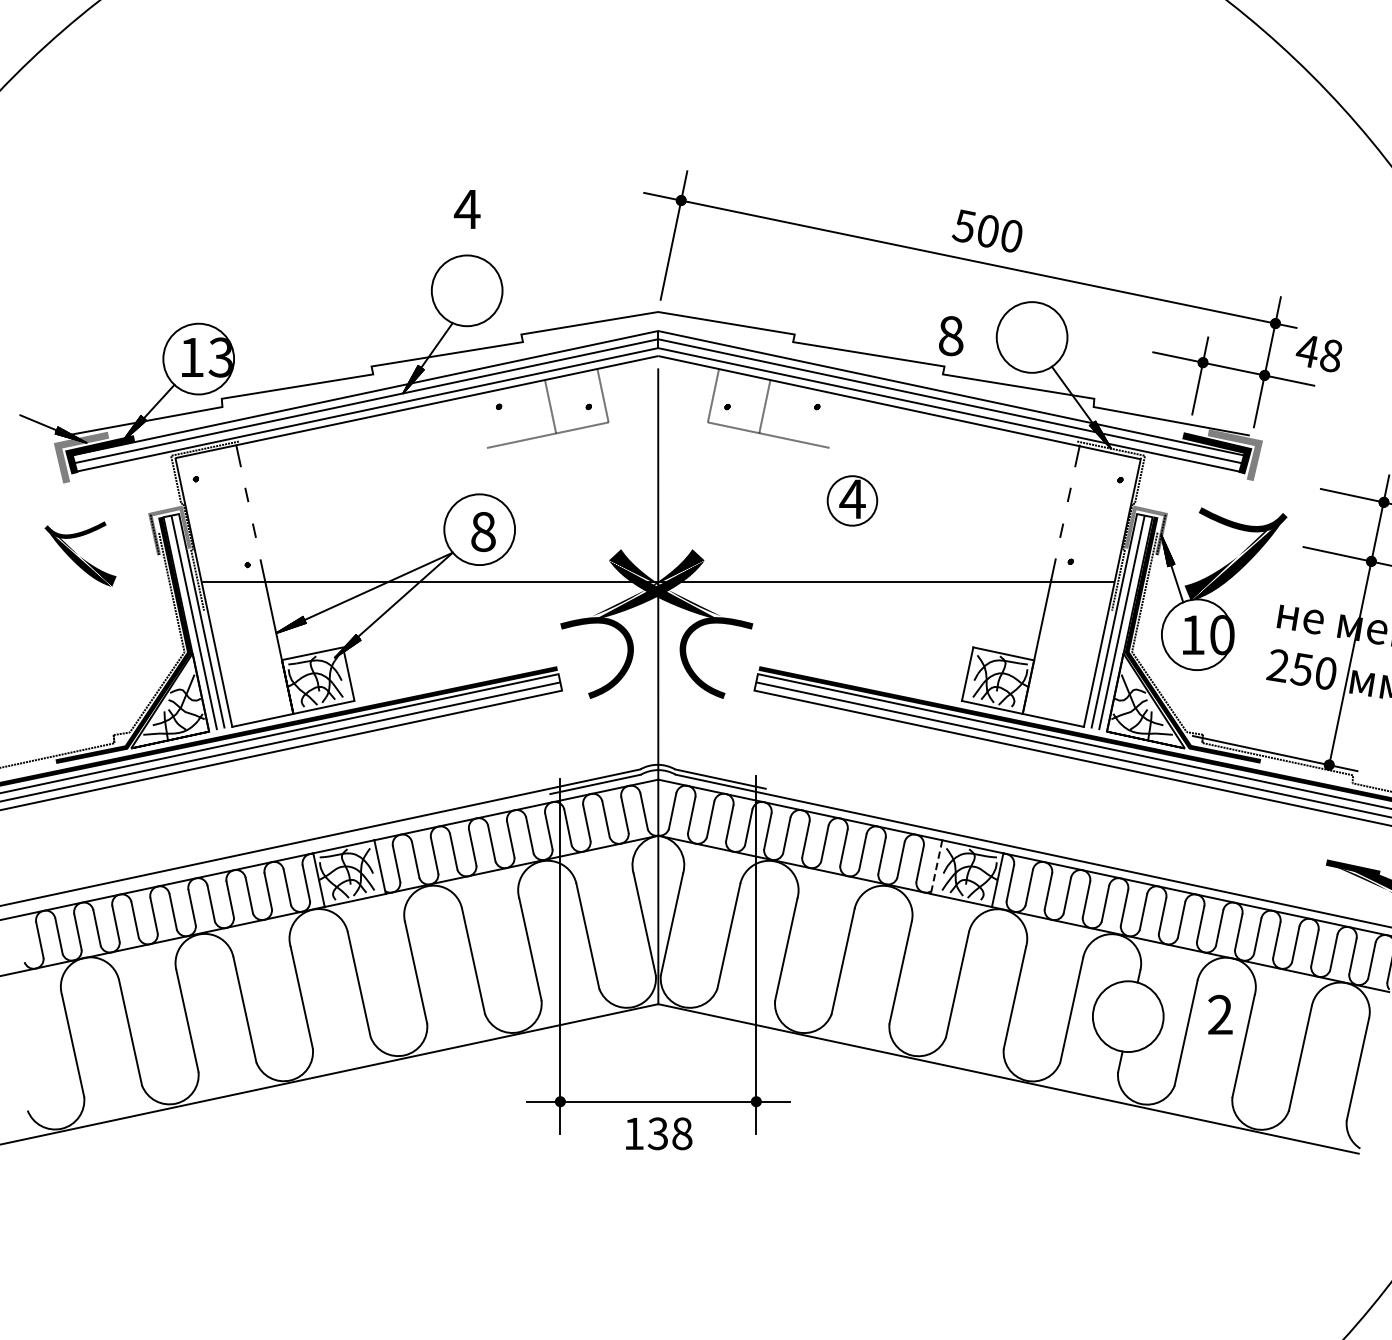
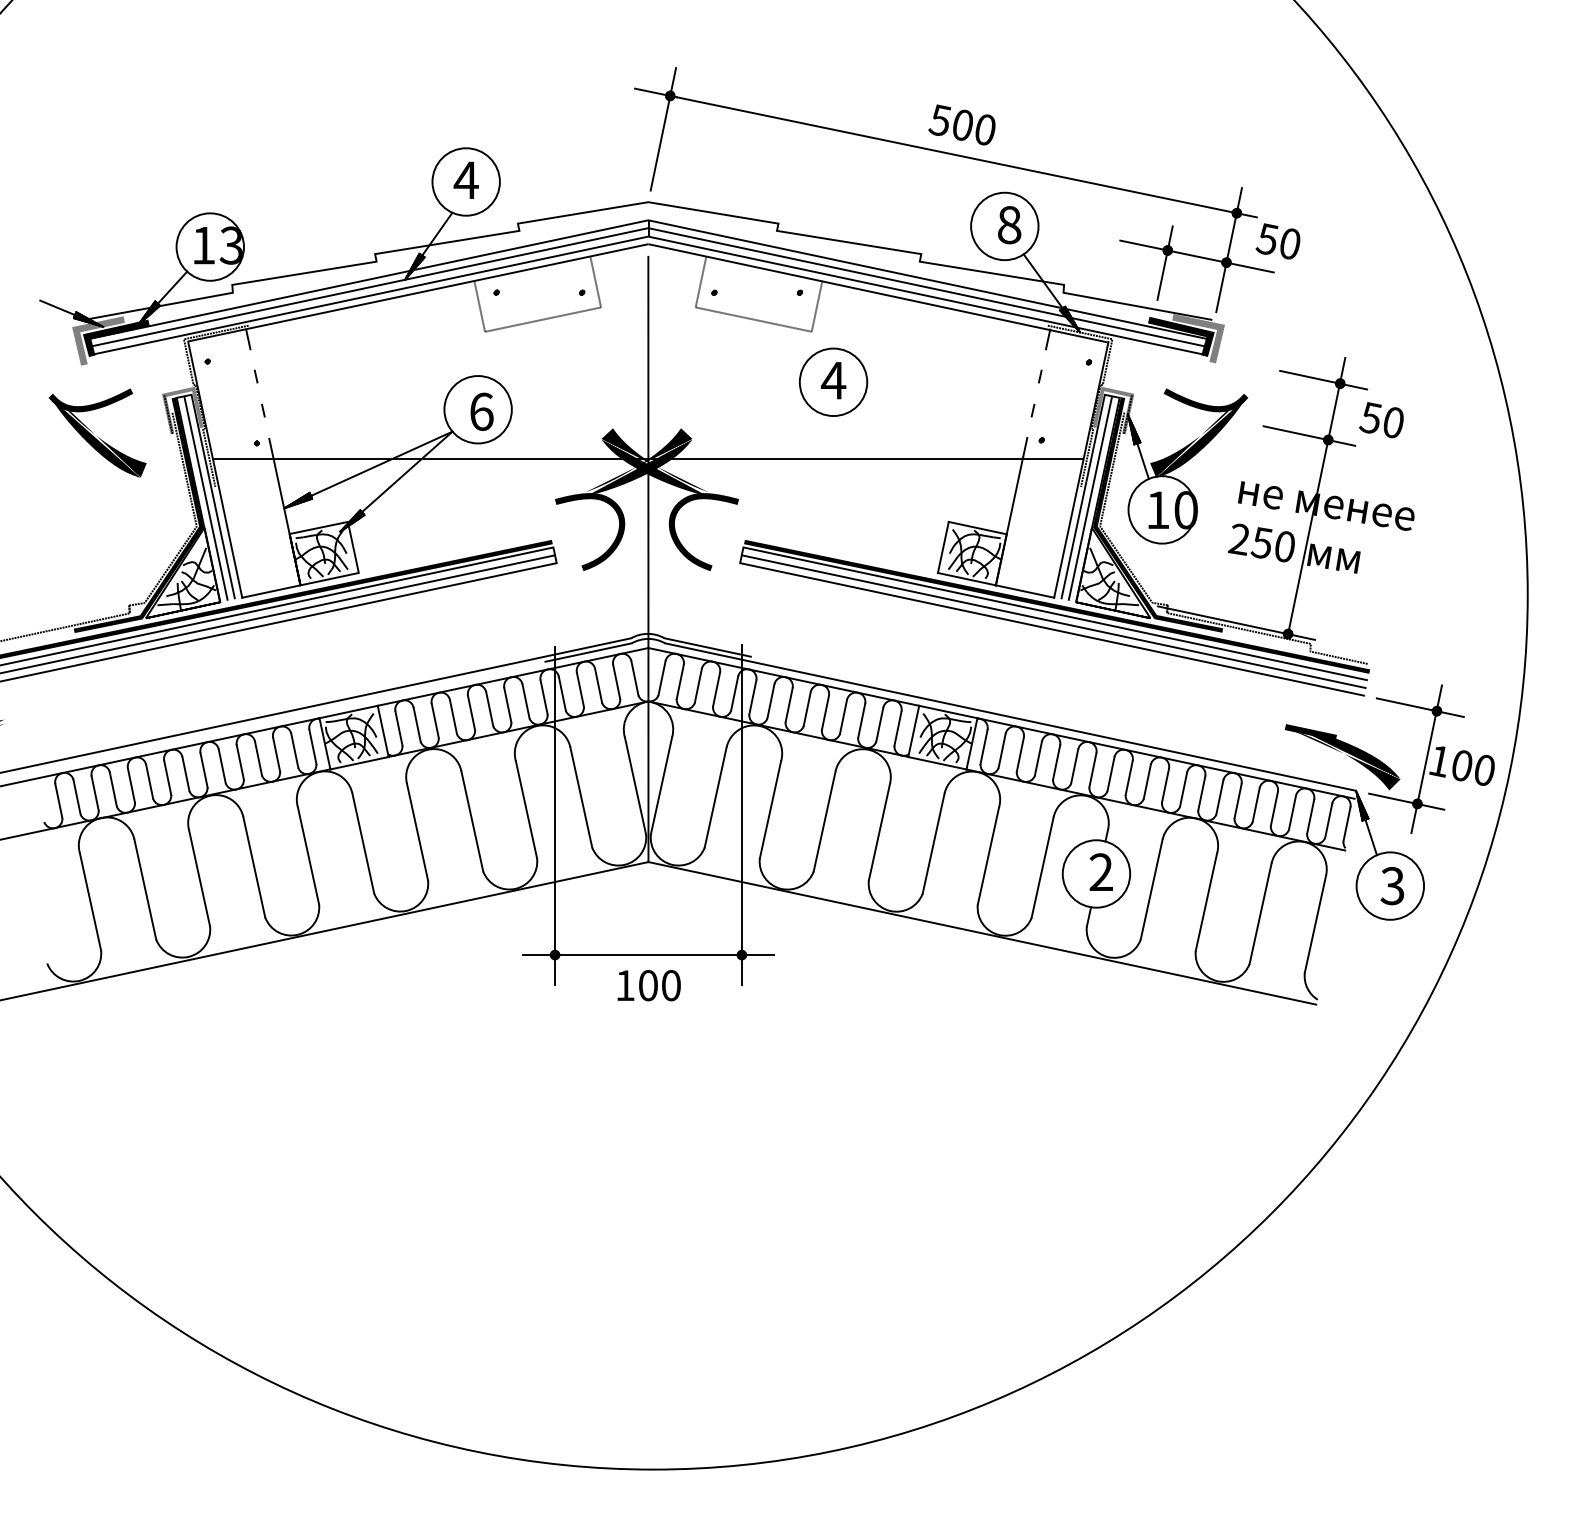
text: (466, 208) -> (465, 179), moved
text: (951, 336) -> (1009, 225), moved
text: (1318, 353) -> (1277, 241), 48 -> 50
line: (550, 405) -> (479, 305), moved
line: (764, 405) -> (816, 305), moved
circle: (852, 501) -> (833, 382), size x1.43
text: (483, 531) -> (481, 411), 8 -> 6
part: (80, 553) -> (97, 432), size x1.43
line: (936, 867) -> (913, 731), dashed -> solid
text: (1219, 1014) -> (1100, 871), moved
text: (669, 1133) -> (659, 985), 138 -> 100

